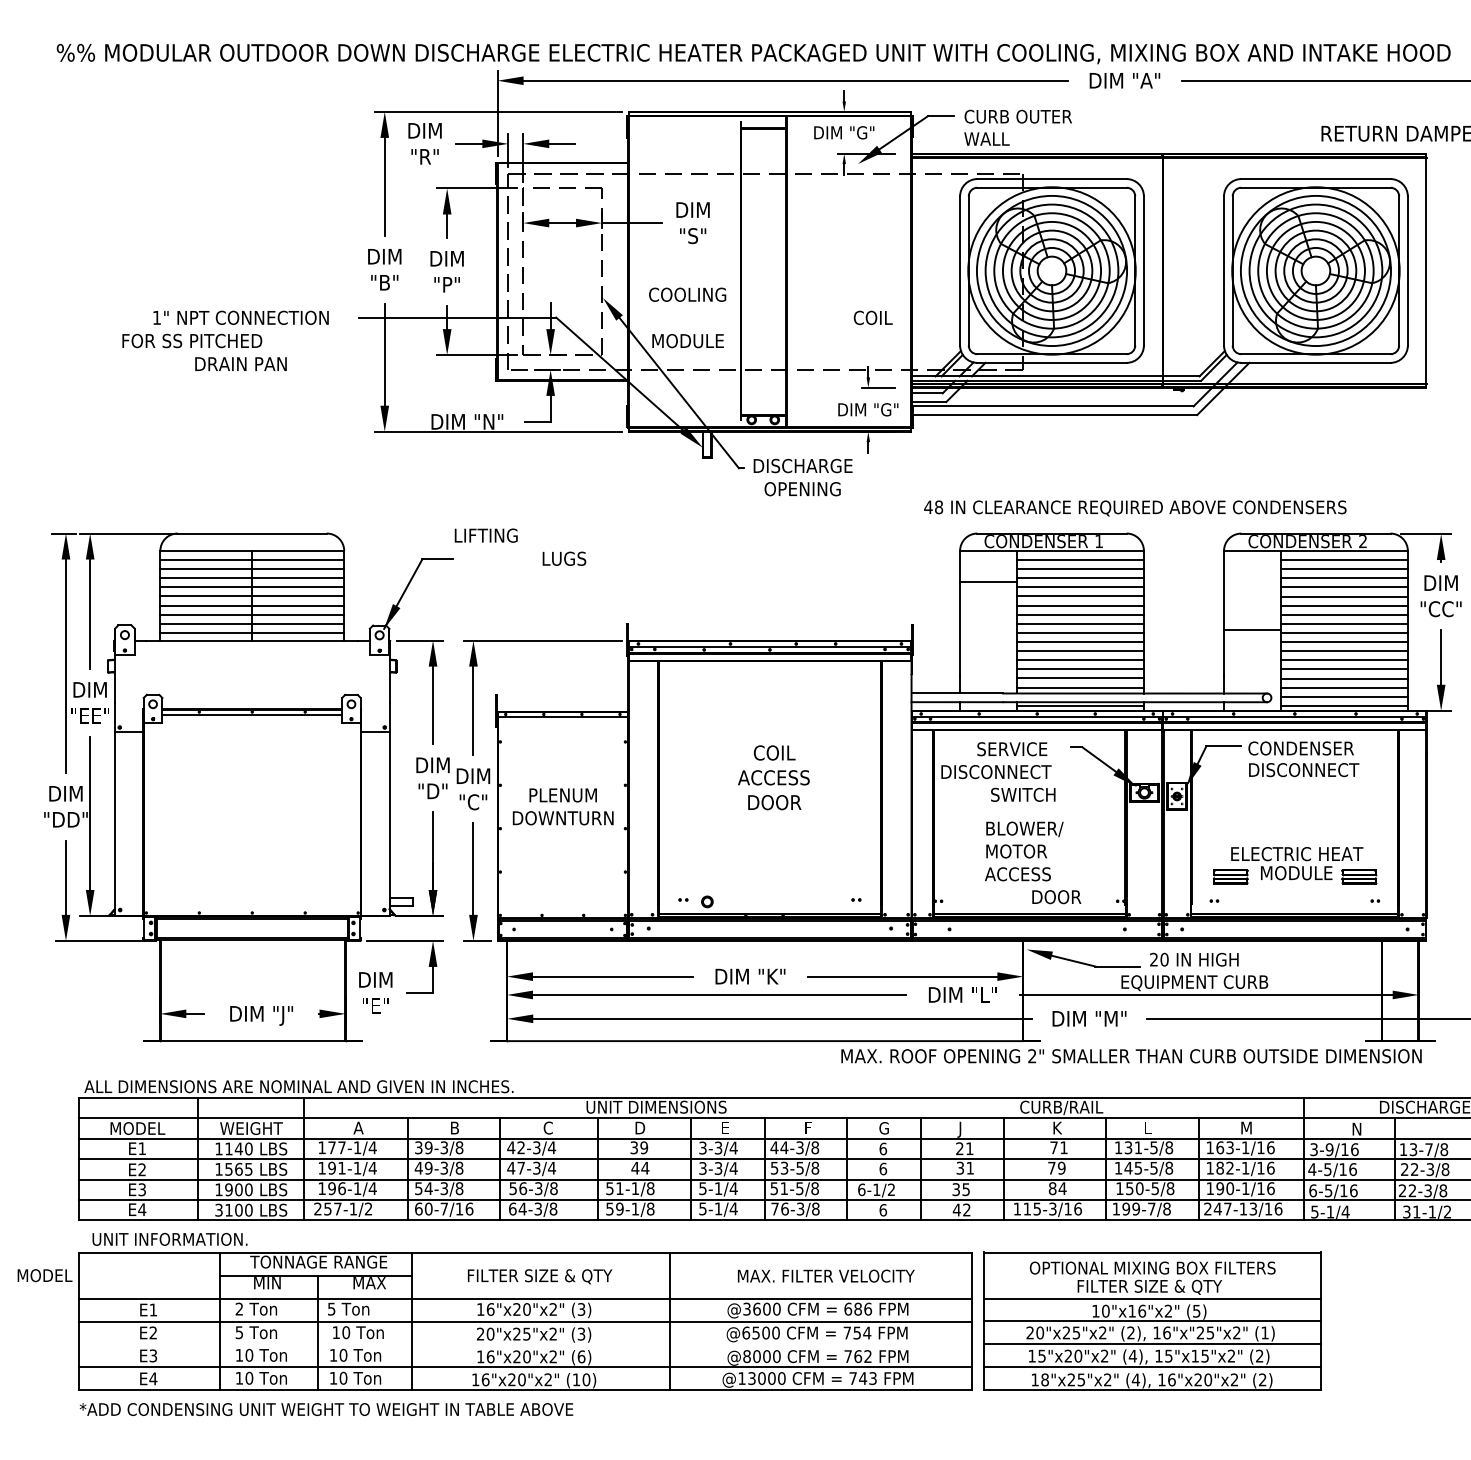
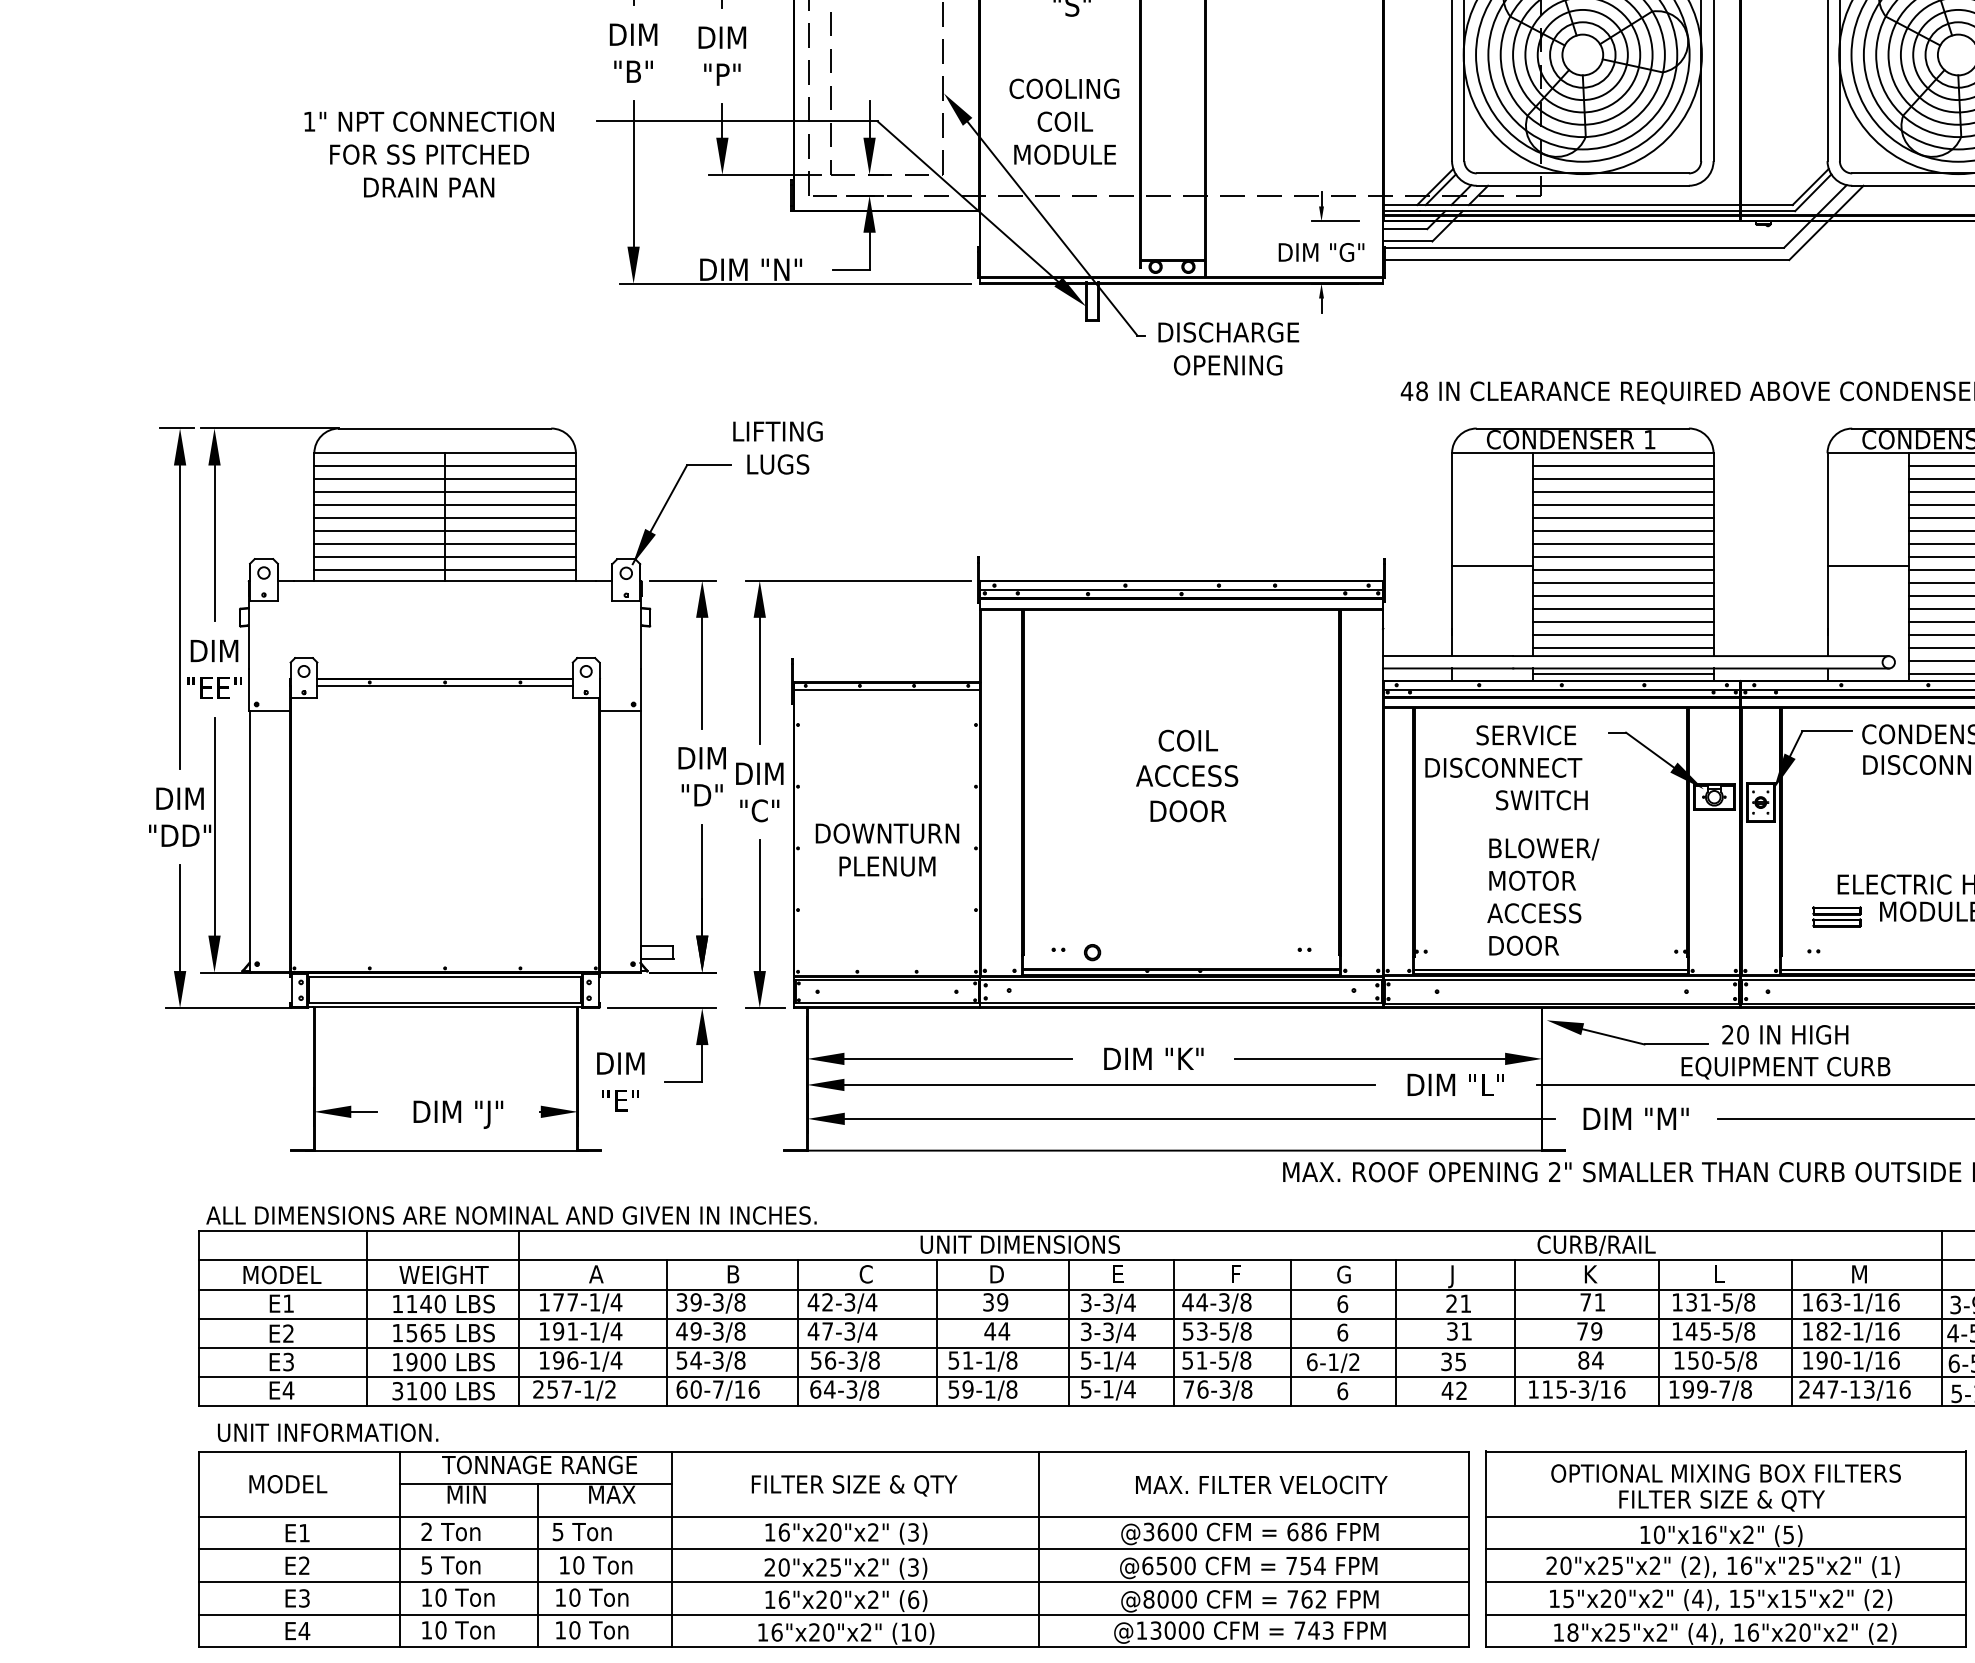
text: (872, 317) -> (1064, 121), moved
text: (192, 340) -> (429, 153), moved
text: (564, 558) -> (778, 464), moved
line: (988, 581) -> (1492, 565), moved
text: (562, 795) -> (886, 866), moved
text: (1056, 897) -> (1523, 946), moved
text: (44, 1275) -> (287, 1484), moved
line: (525, 1344) -> (833, 1582), added

